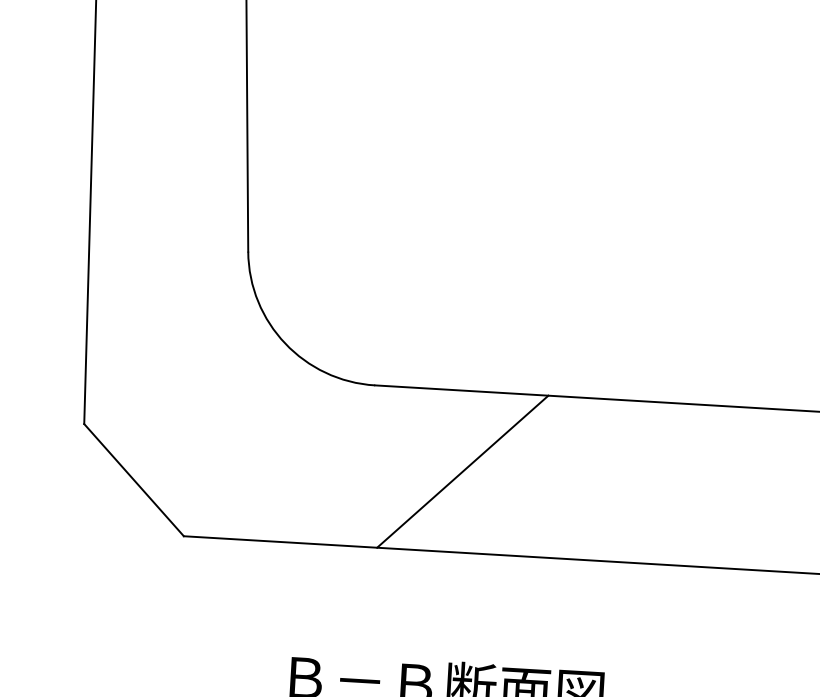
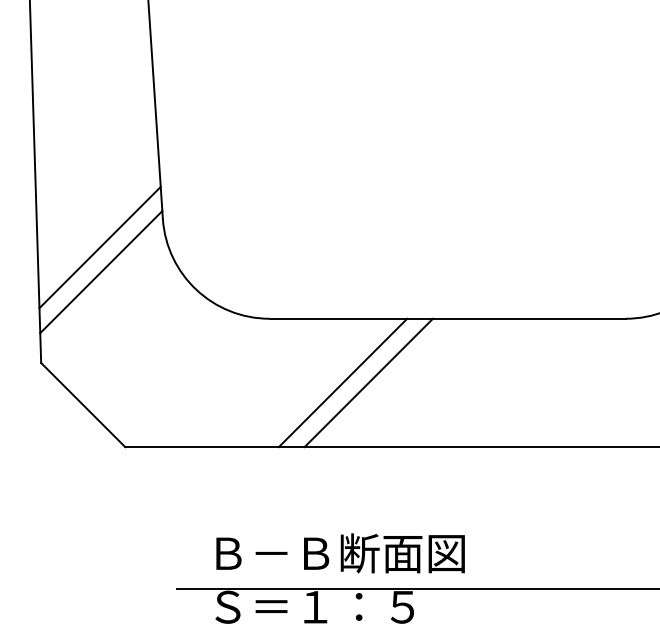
line: (166, 282) -> (99, 247), added
line: (166, 314) -> (101, 272), added
line: (494, 473) -> (368, 382), added

